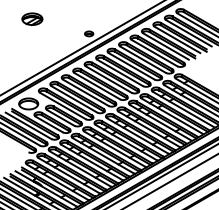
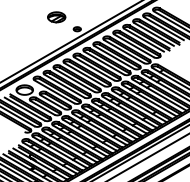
part: (32, 19) -> (56, 17), moved

